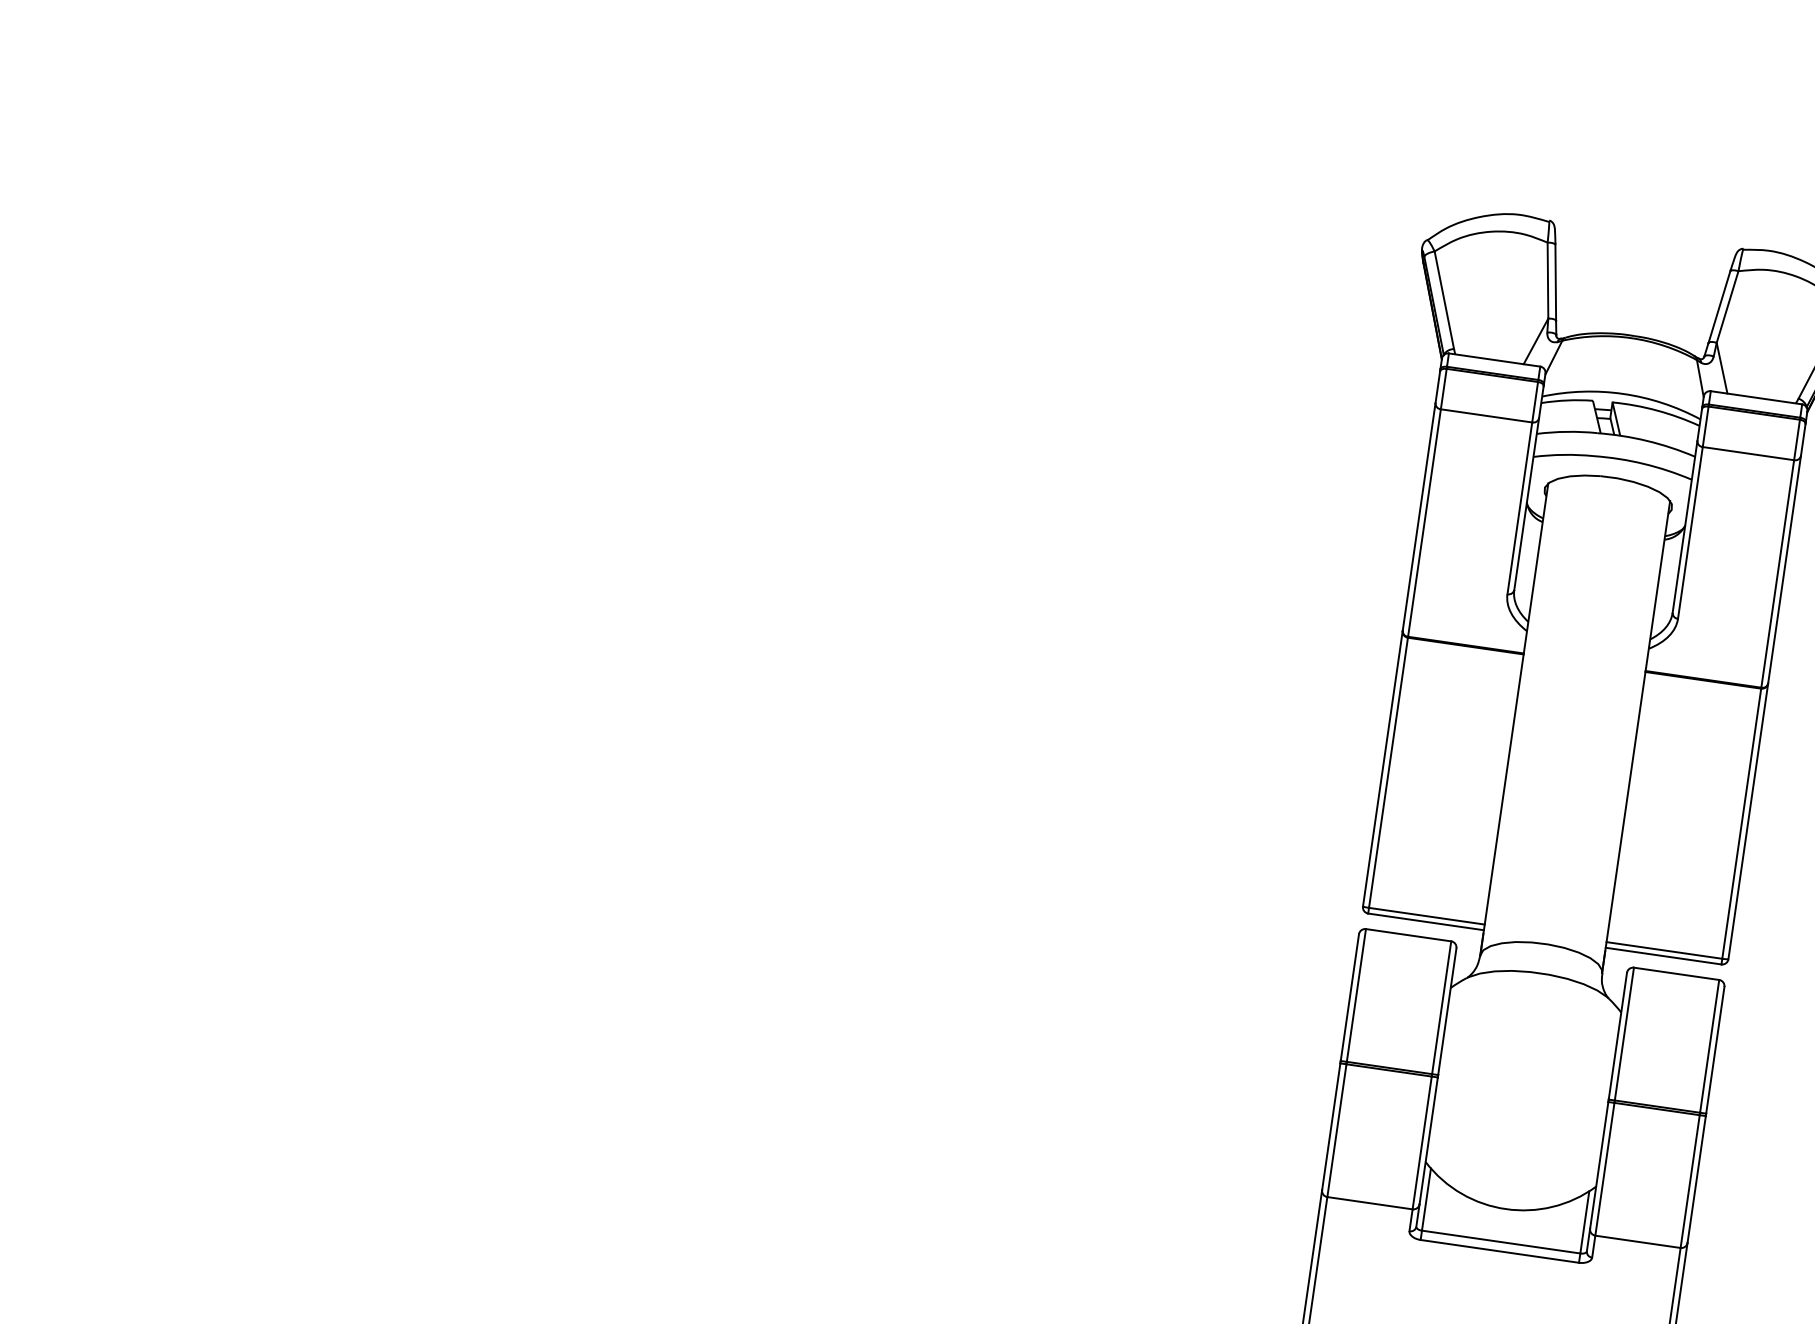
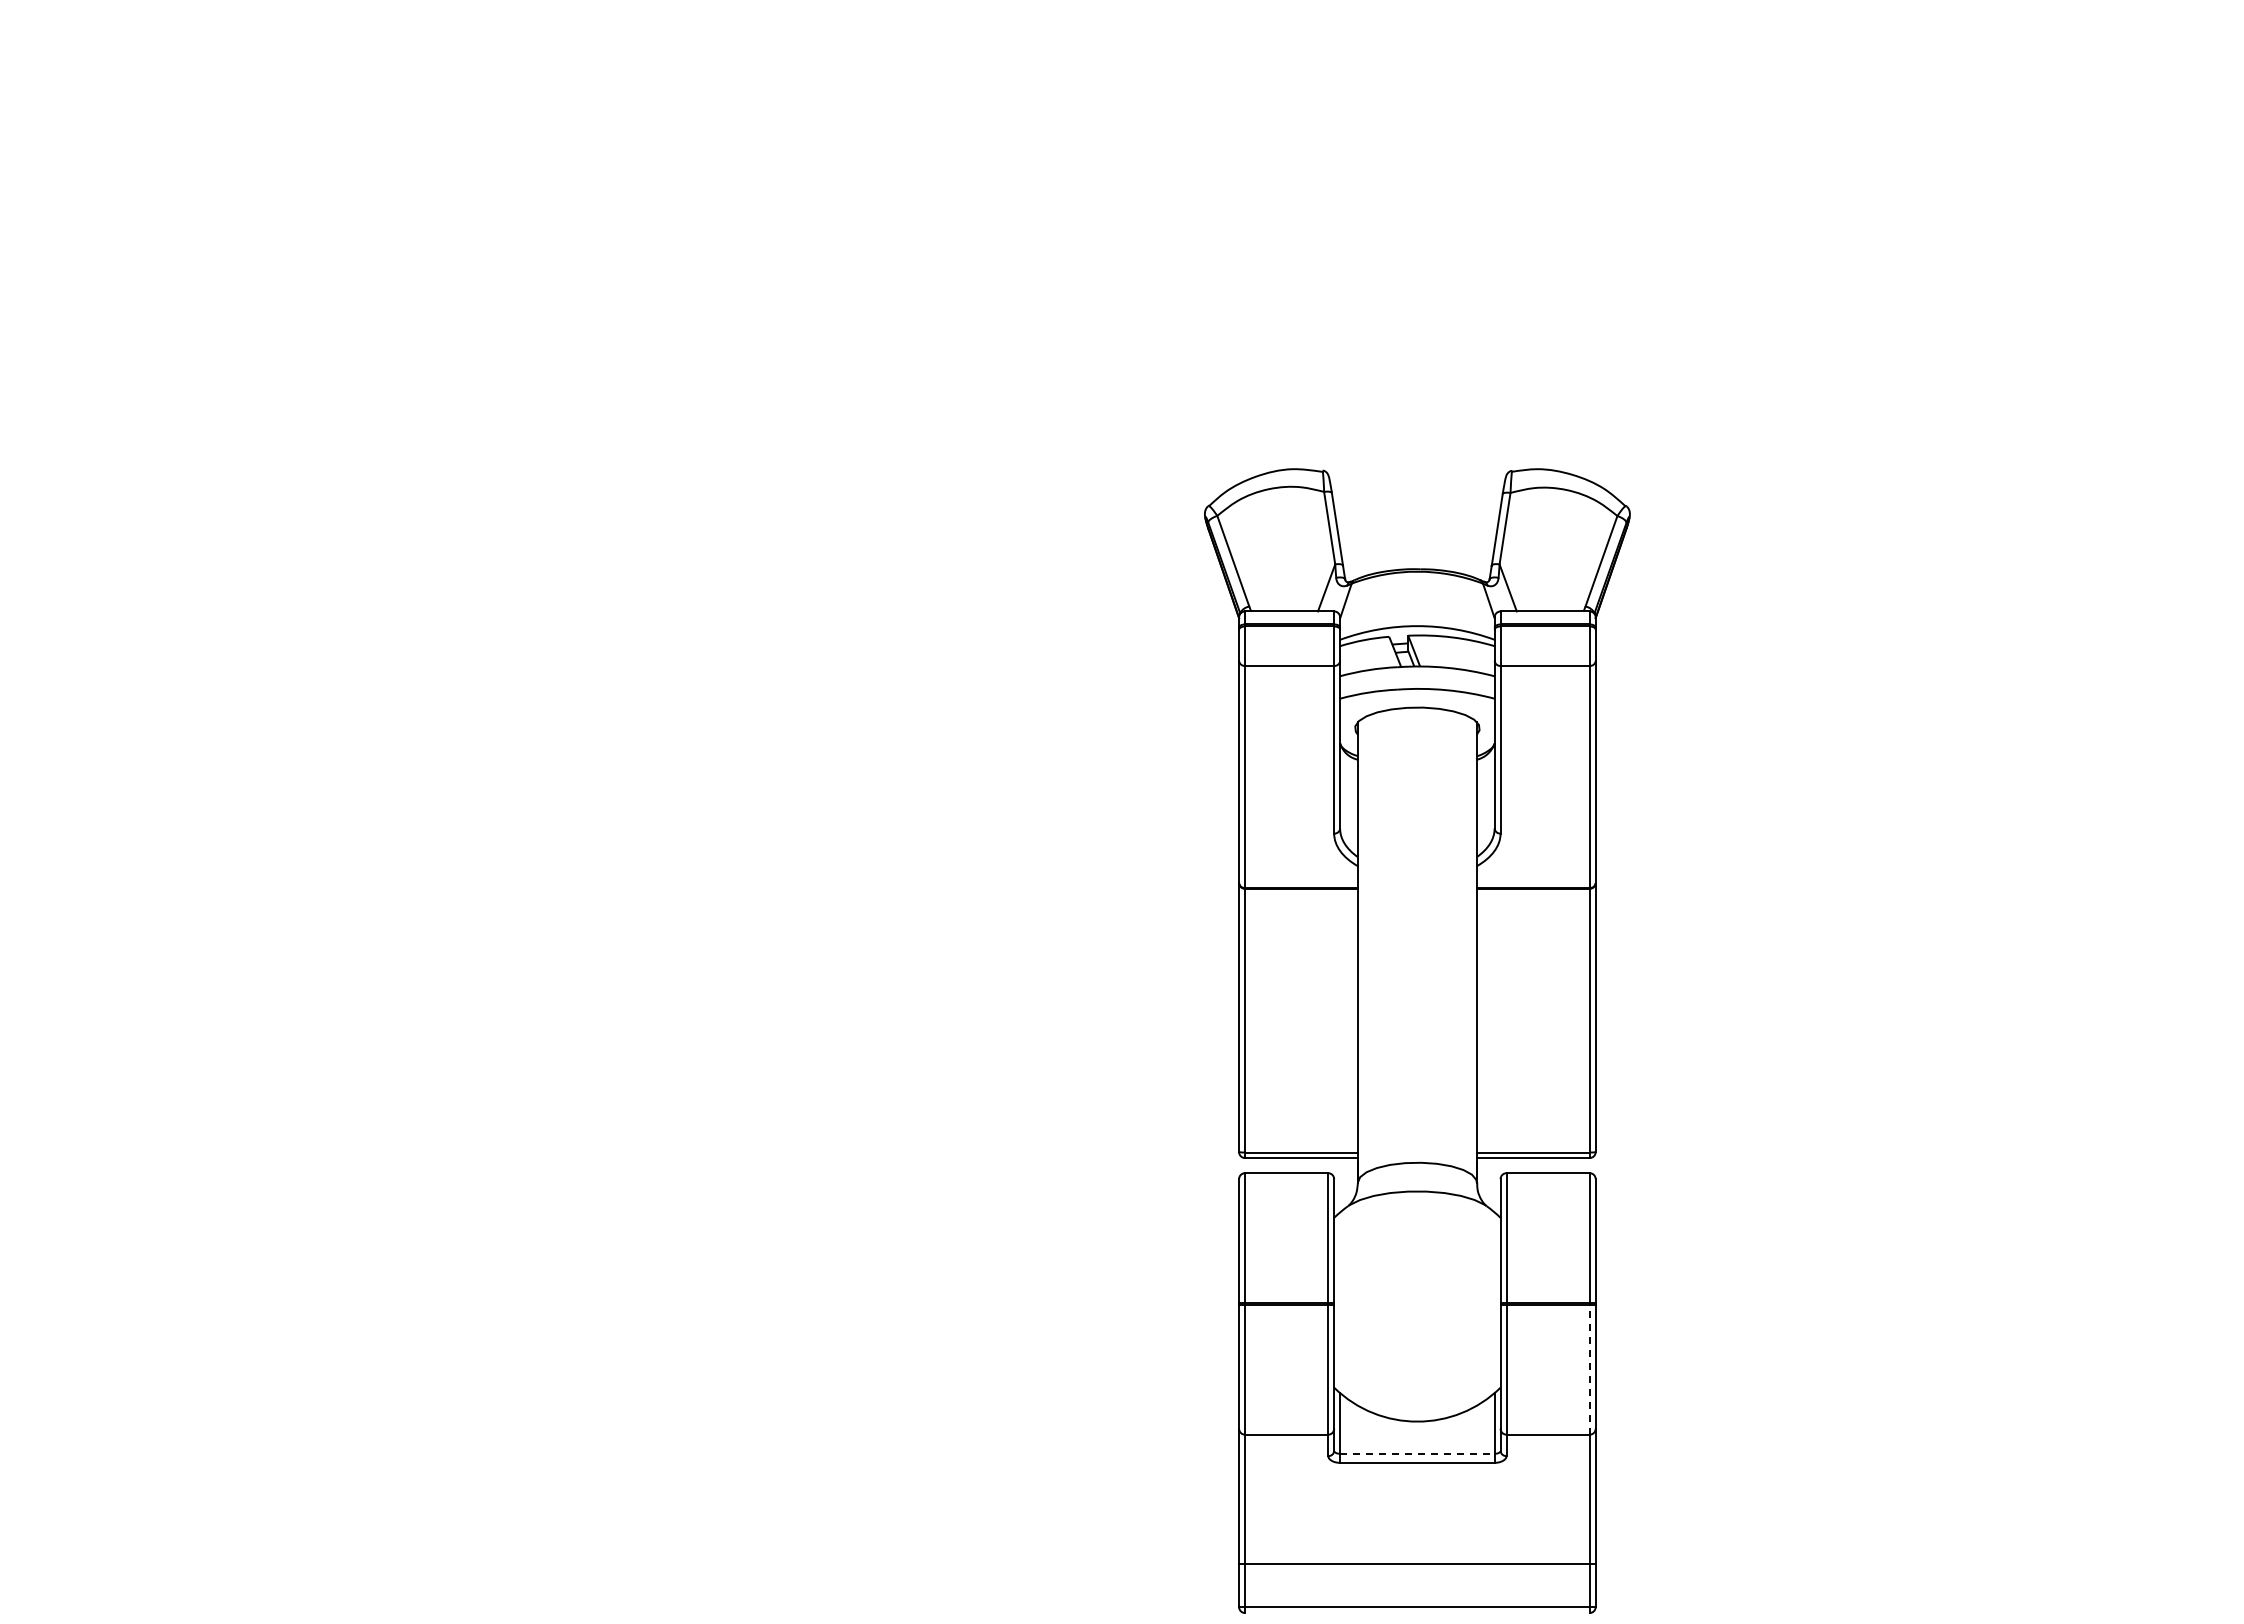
line: (1689, 1181) -> (1589, 1369), solid -> dashed
line: (1501, 1241) -> (1417, 1453), solid -> dashed

